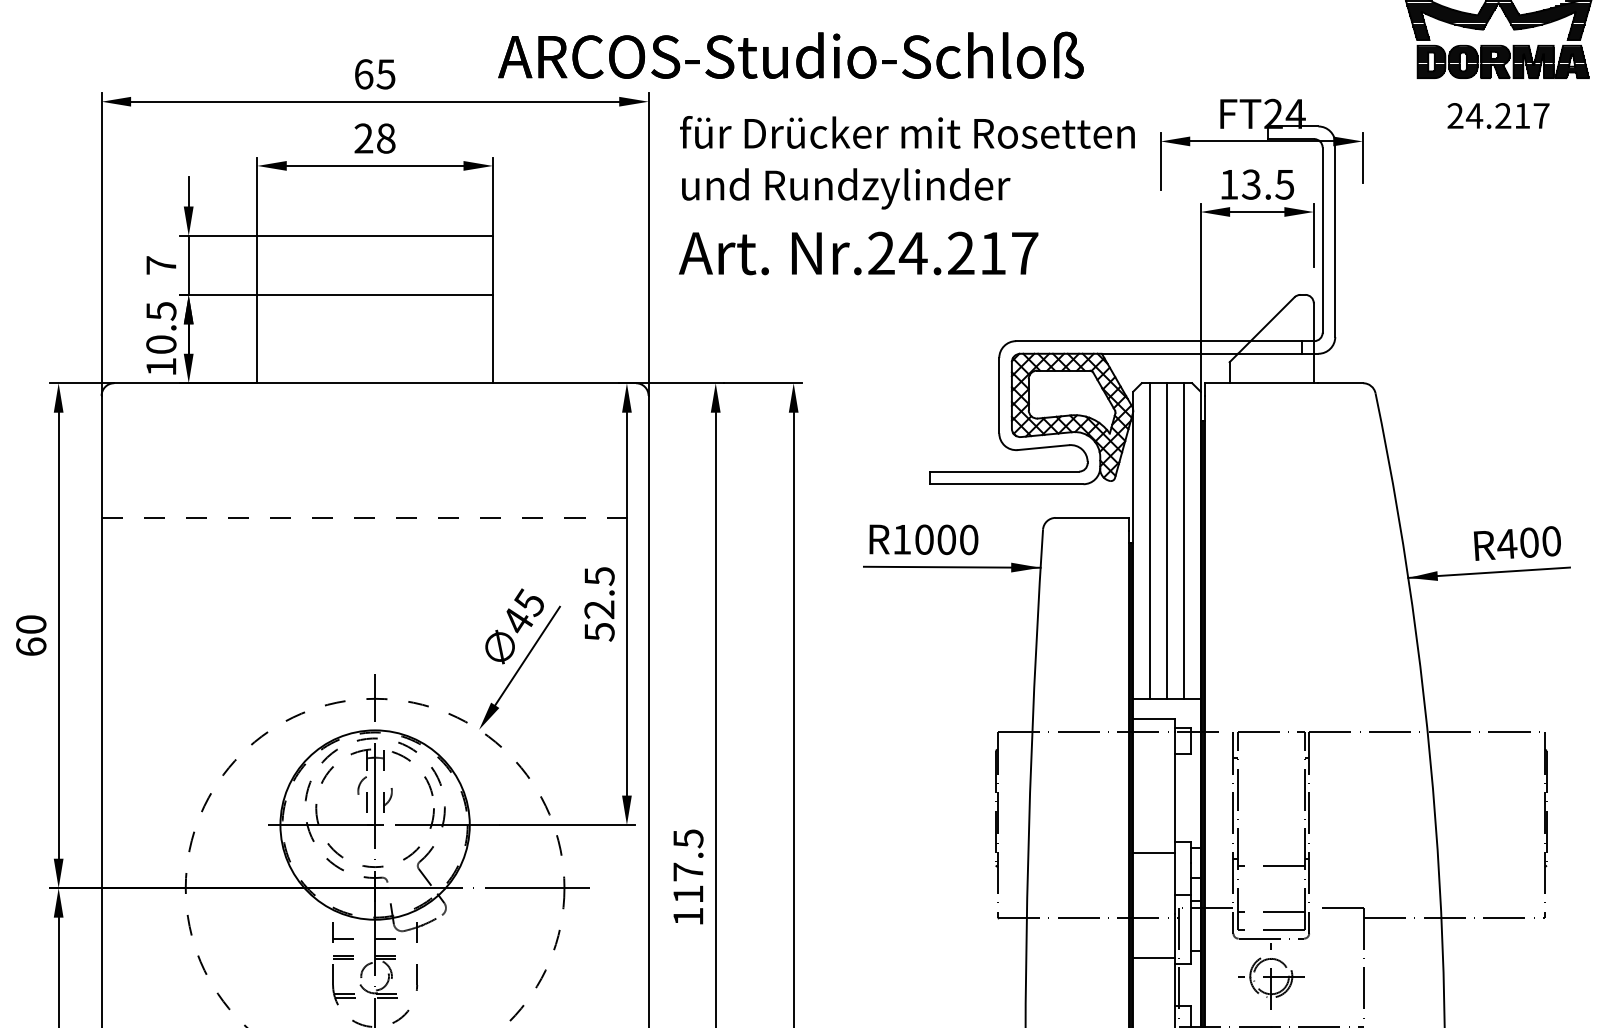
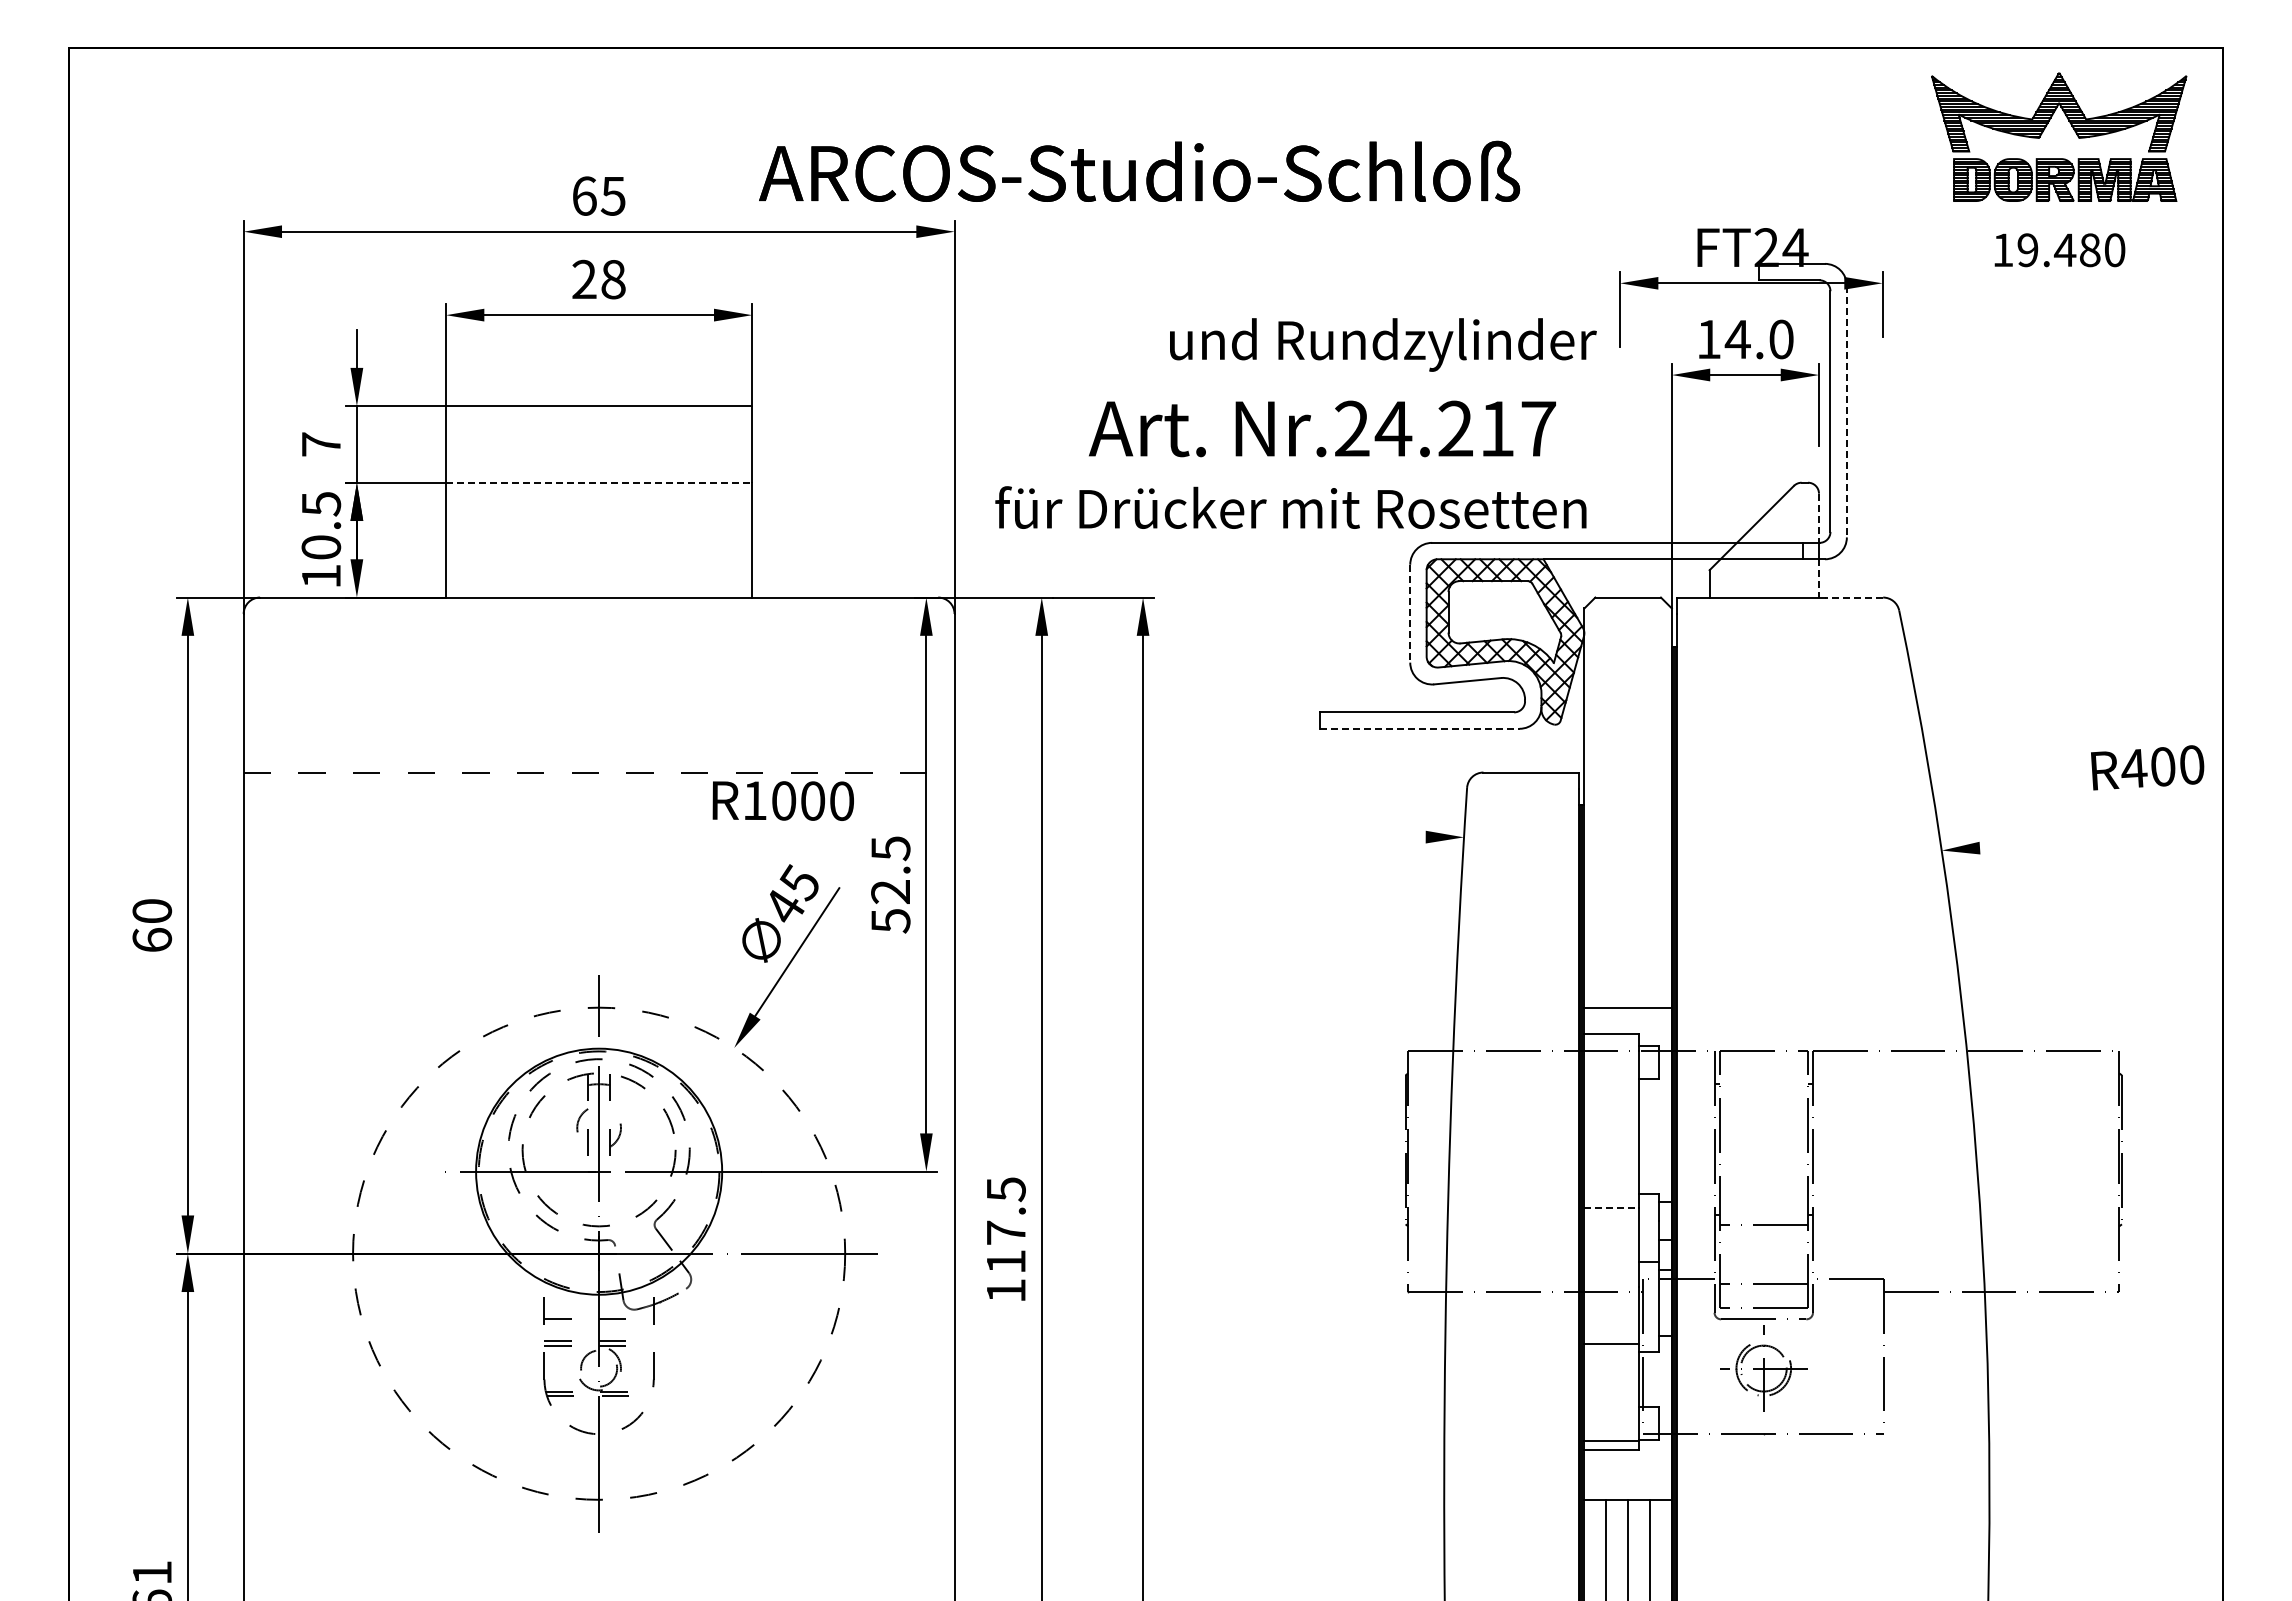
text: (1498, 116) -> (2058, 250), 24.217 -> 19.480
text: (907, 132) -> (1290, 507), moved
text: (1267, 184) -> (1758, 339), 13.5 -> 14.0
text: (846, 188) -> (1383, 344), moved
line: (1334, 240) -> (1846, 411), solid -> dashed
text: (858, 253) -> (1322, 428), moved
line: (375, 294) -> (599, 482), solid -> dashed
line: (1314, 322) -> (1819, 518), solid -> dashed
line: (1314, 368) -> (1819, 578), solid -> dashed
line: (1340, 383) -> (1853, 597), solid -> dashed
line: (999, 395) -> (1410, 613), solid -> dashed
line: (1006, 484) -> (1419, 728), solid -> dashed
text: (923, 539) -> (782, 800), moved
line: (1150, 540) -> (1606, 802), removed
line: (1167, 540) -> (1628, 802), removed
line: (1184, 540) -> (1650, 802), removed
text: (1517, 543) -> (2147, 767), moved
line: (952, 567) -> (1349, 836), removed
line: (1488, 572) -> (2046, 843), removed
line: (1154, 852) -> (1612, 1207), solid -> dashed

